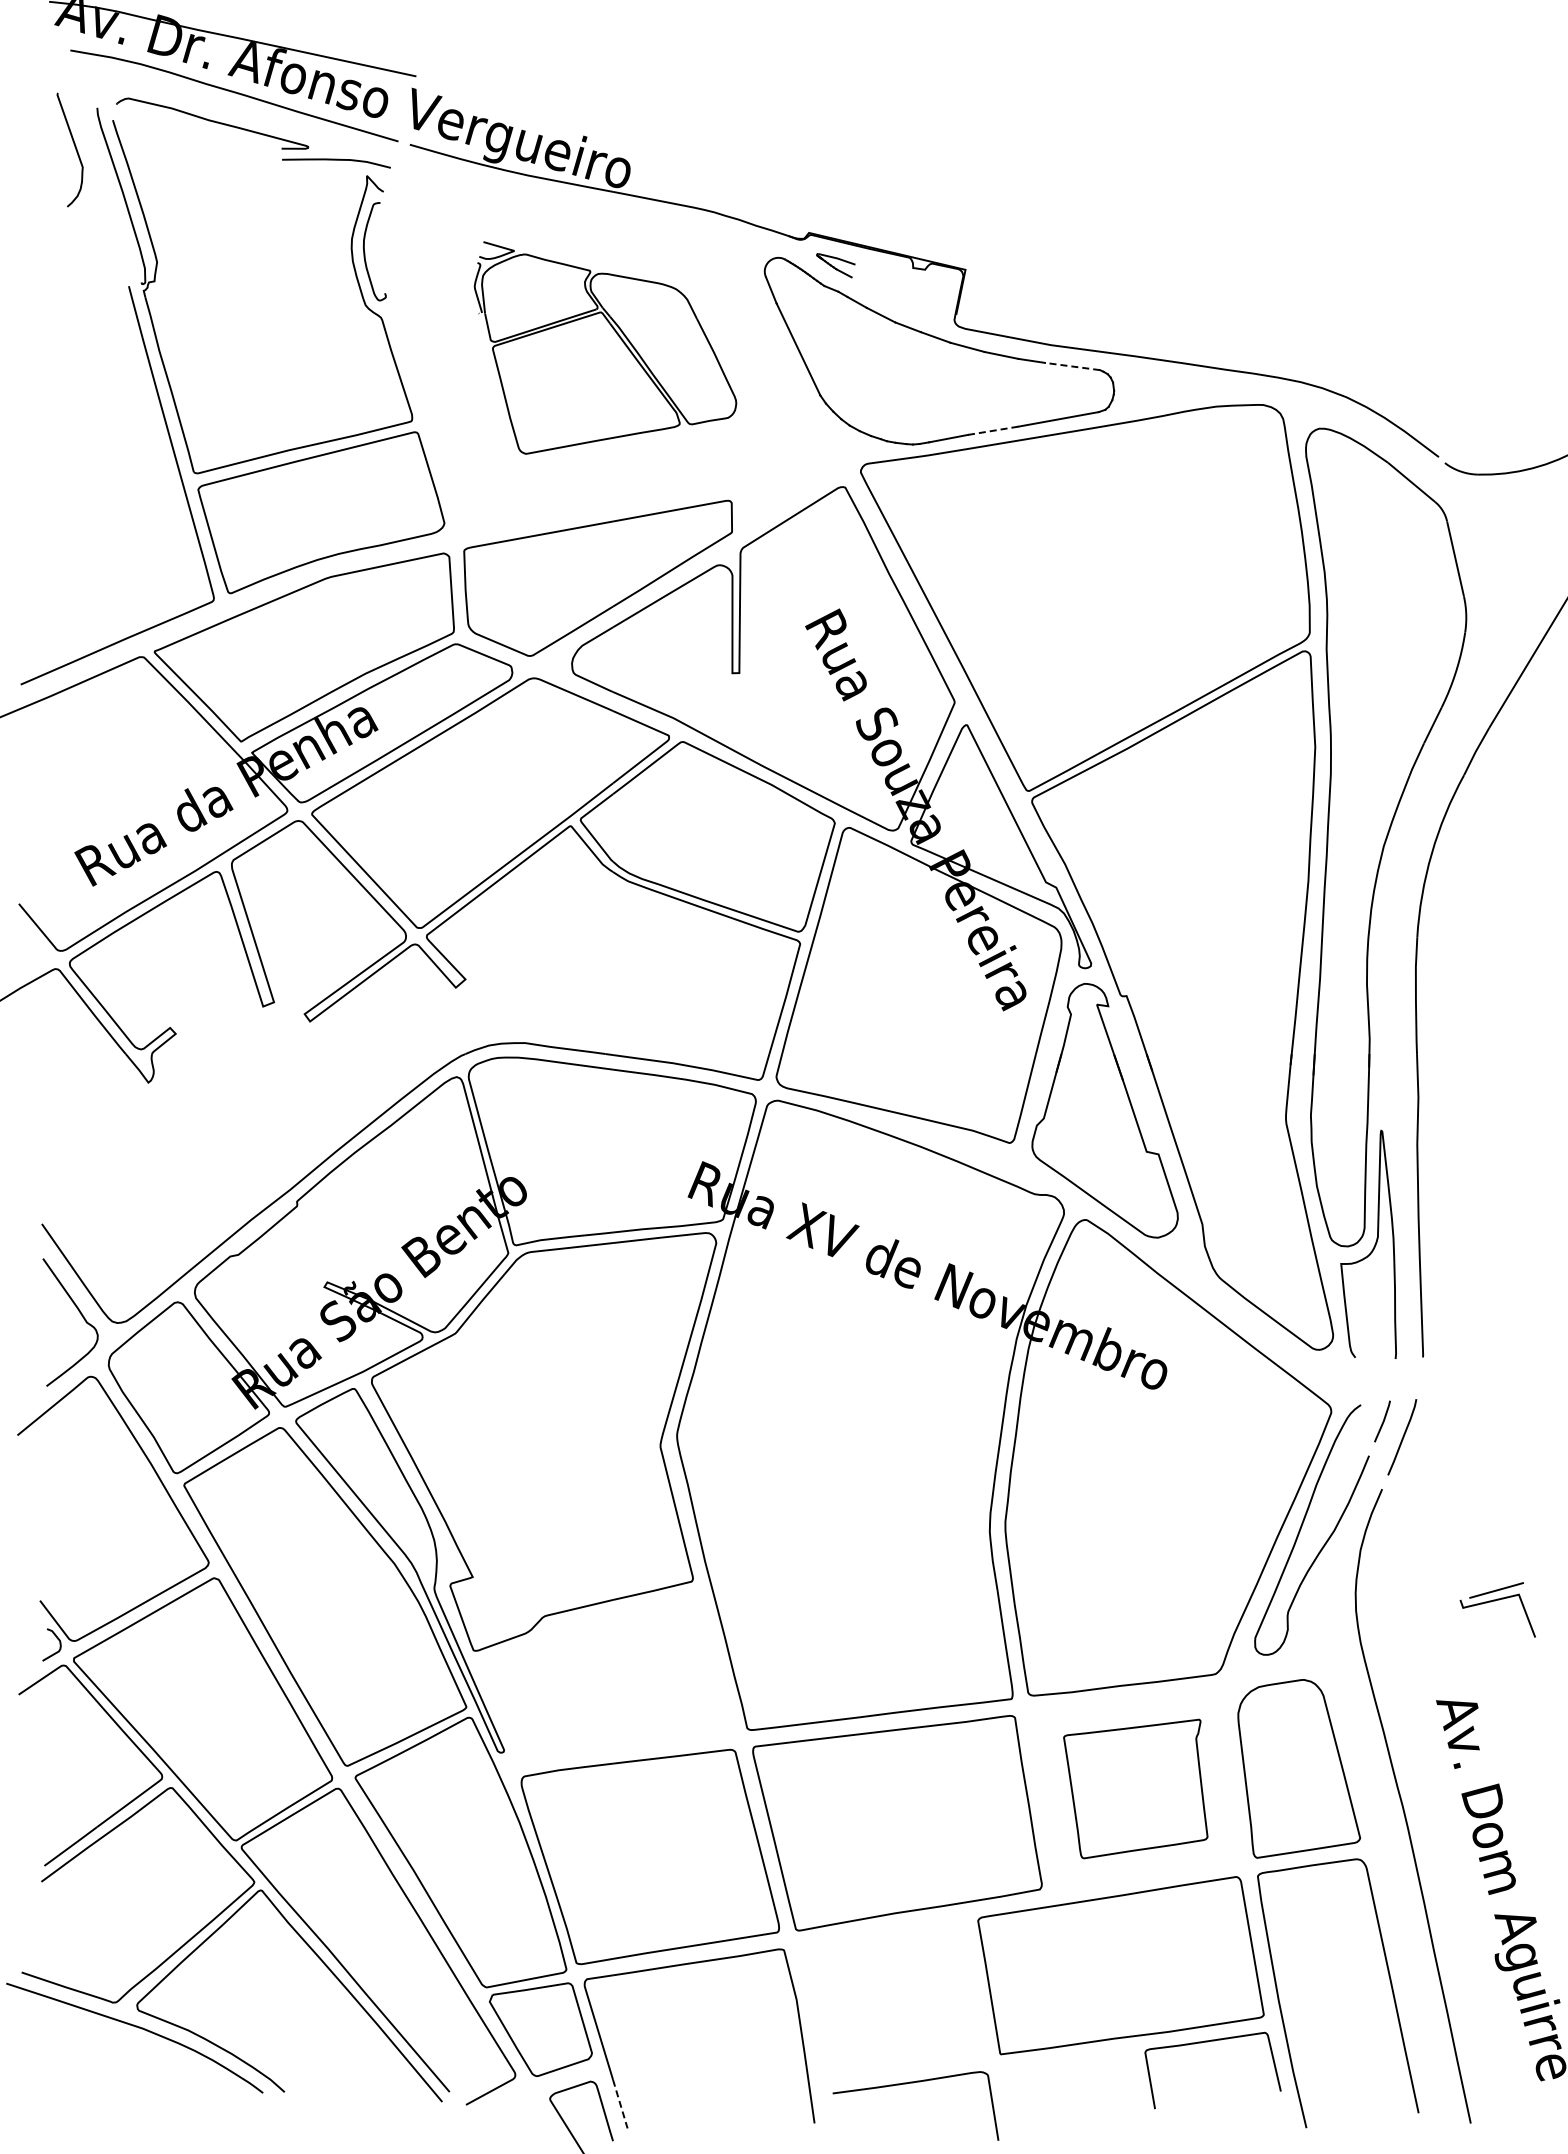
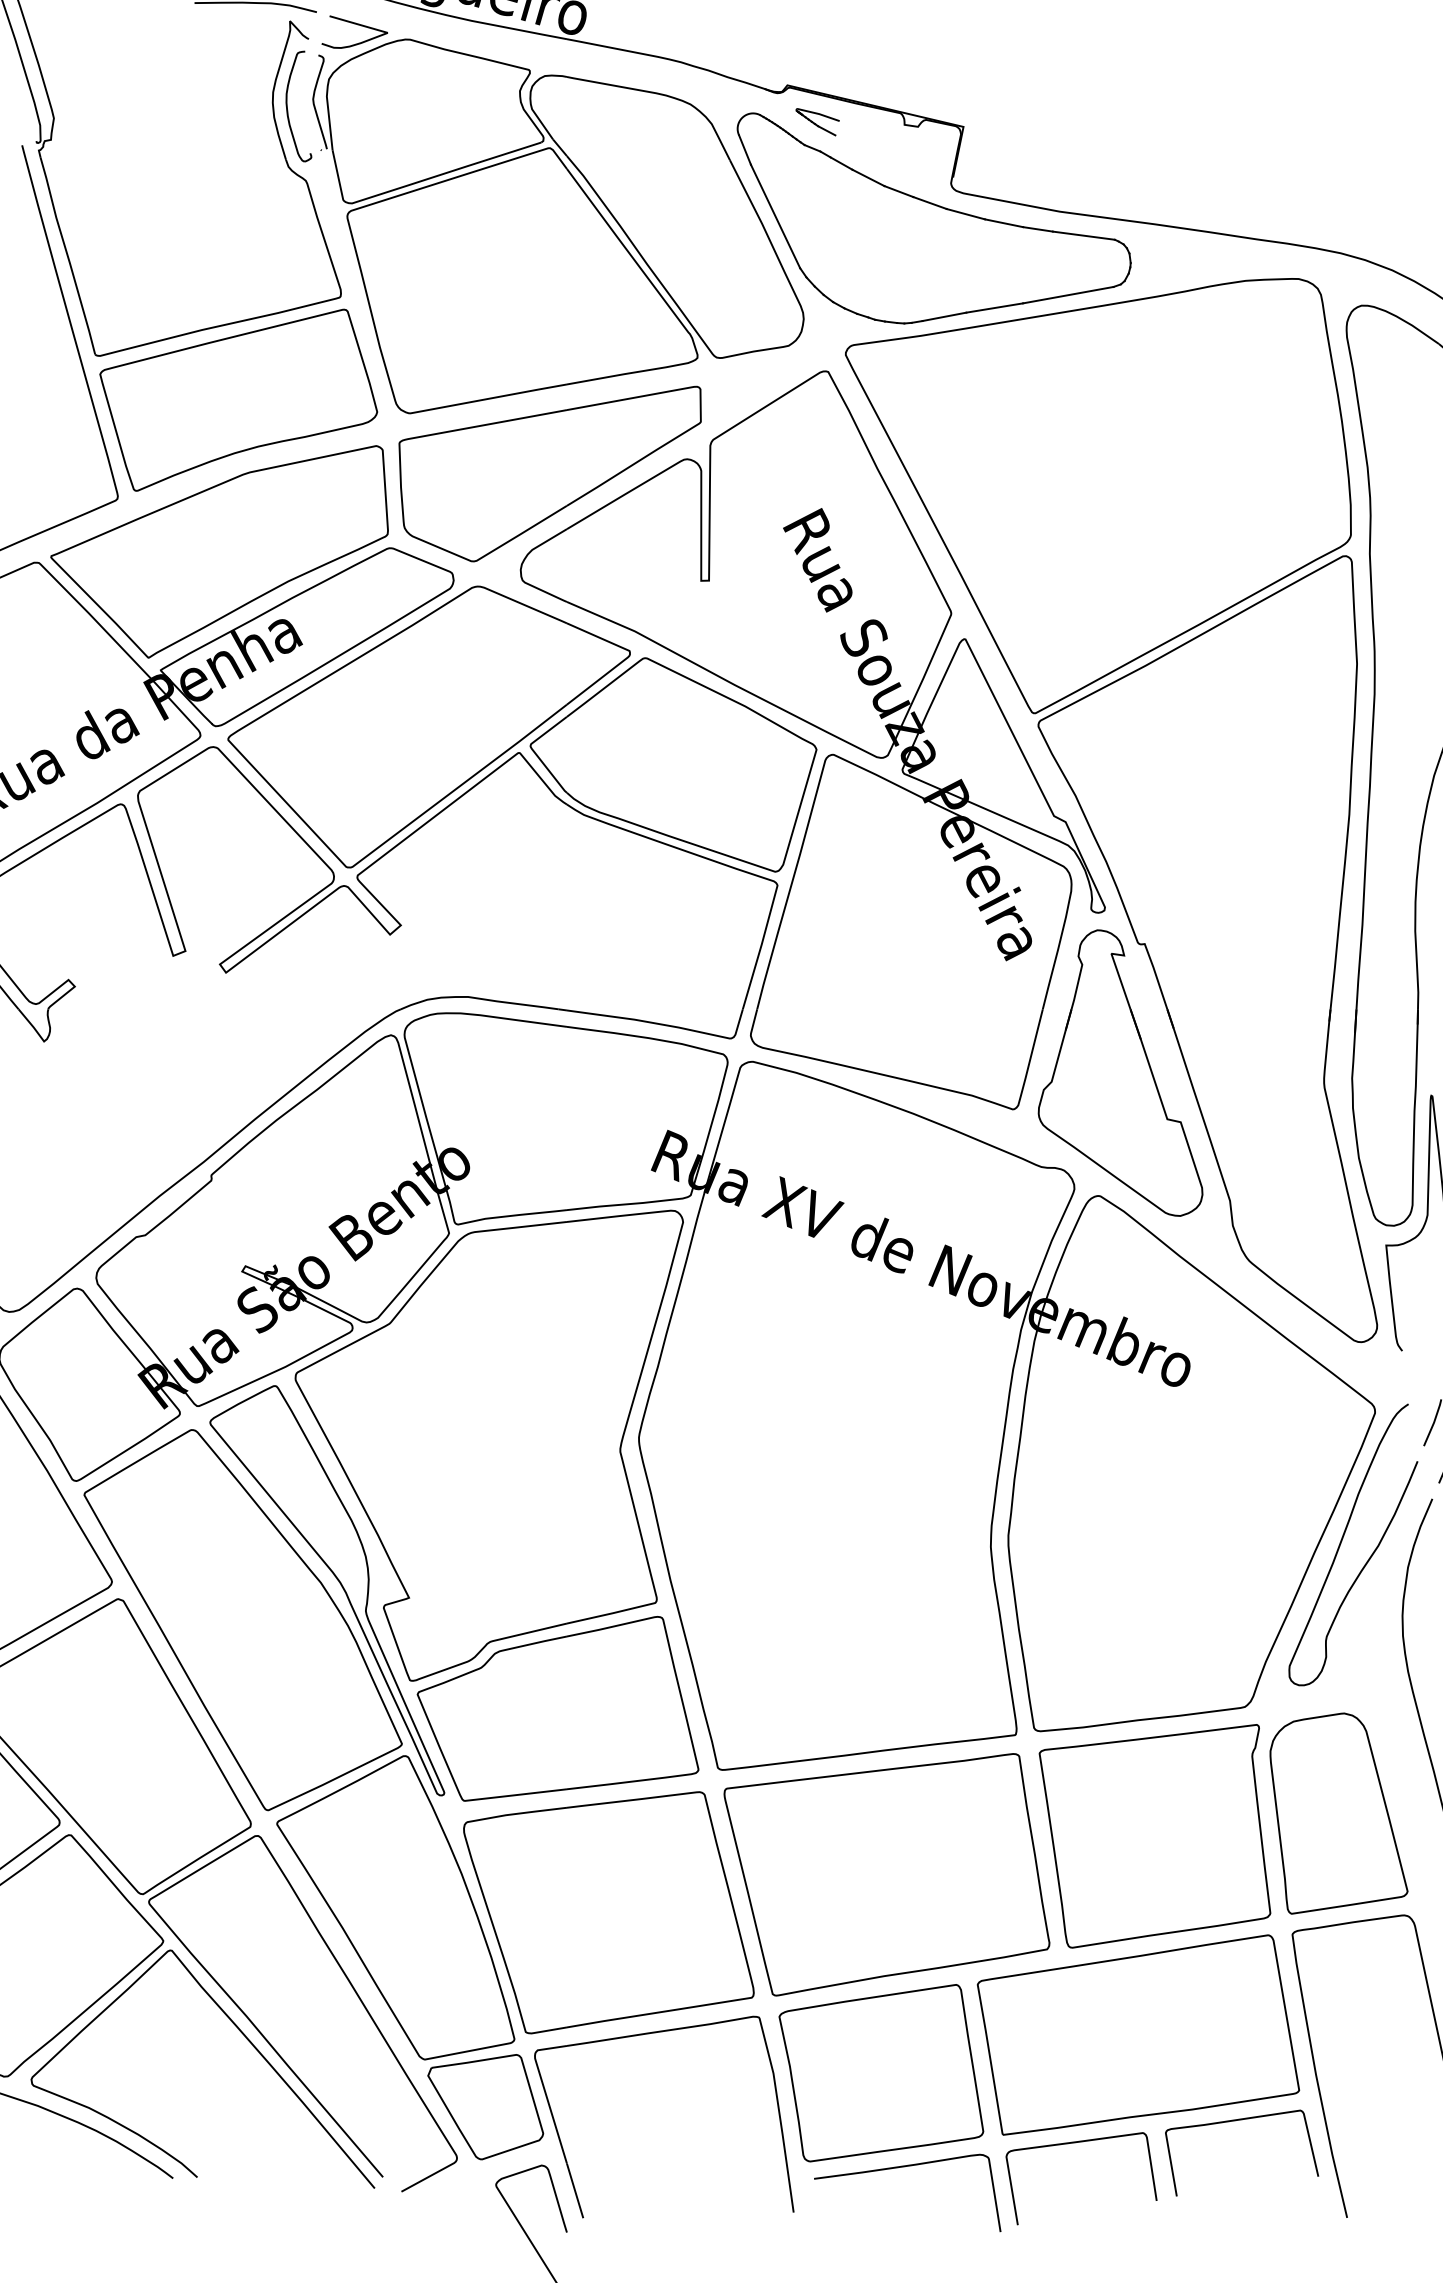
part: (605, 347) -> (558, 214), size x1.67
line: (1072, 366) -> (1083, 235), dashed -> solid
line: (993, 430) -> (995, 307), dashed -> solid
part: (604, 1675) -> (557, 1708), added
part: (1135, 1788) -> (1154, 1835), size x1.43
part: (892, 1999) -> (881, 2073), added
curve: (1062, 2062) -> (1072, 2144), added
line: (620, 2104) -> (575, 2191), dashed -> solid

